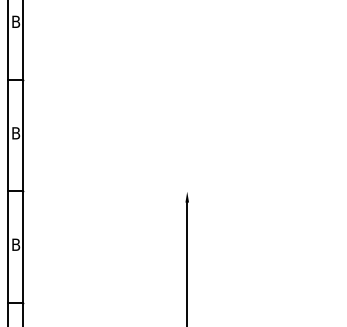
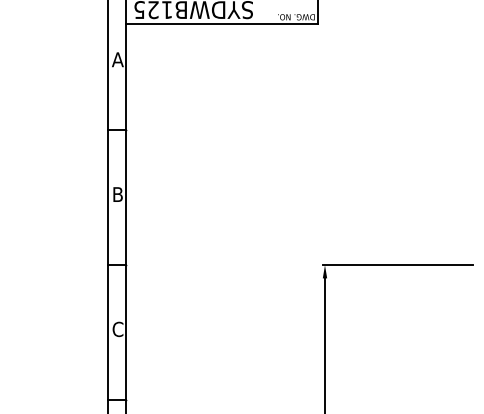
text: (15, 21) -> (117, 59), B -> A
line: (247, 191) -> (397, 265), added
text: (15, 244) -> (117, 329), B -> C

